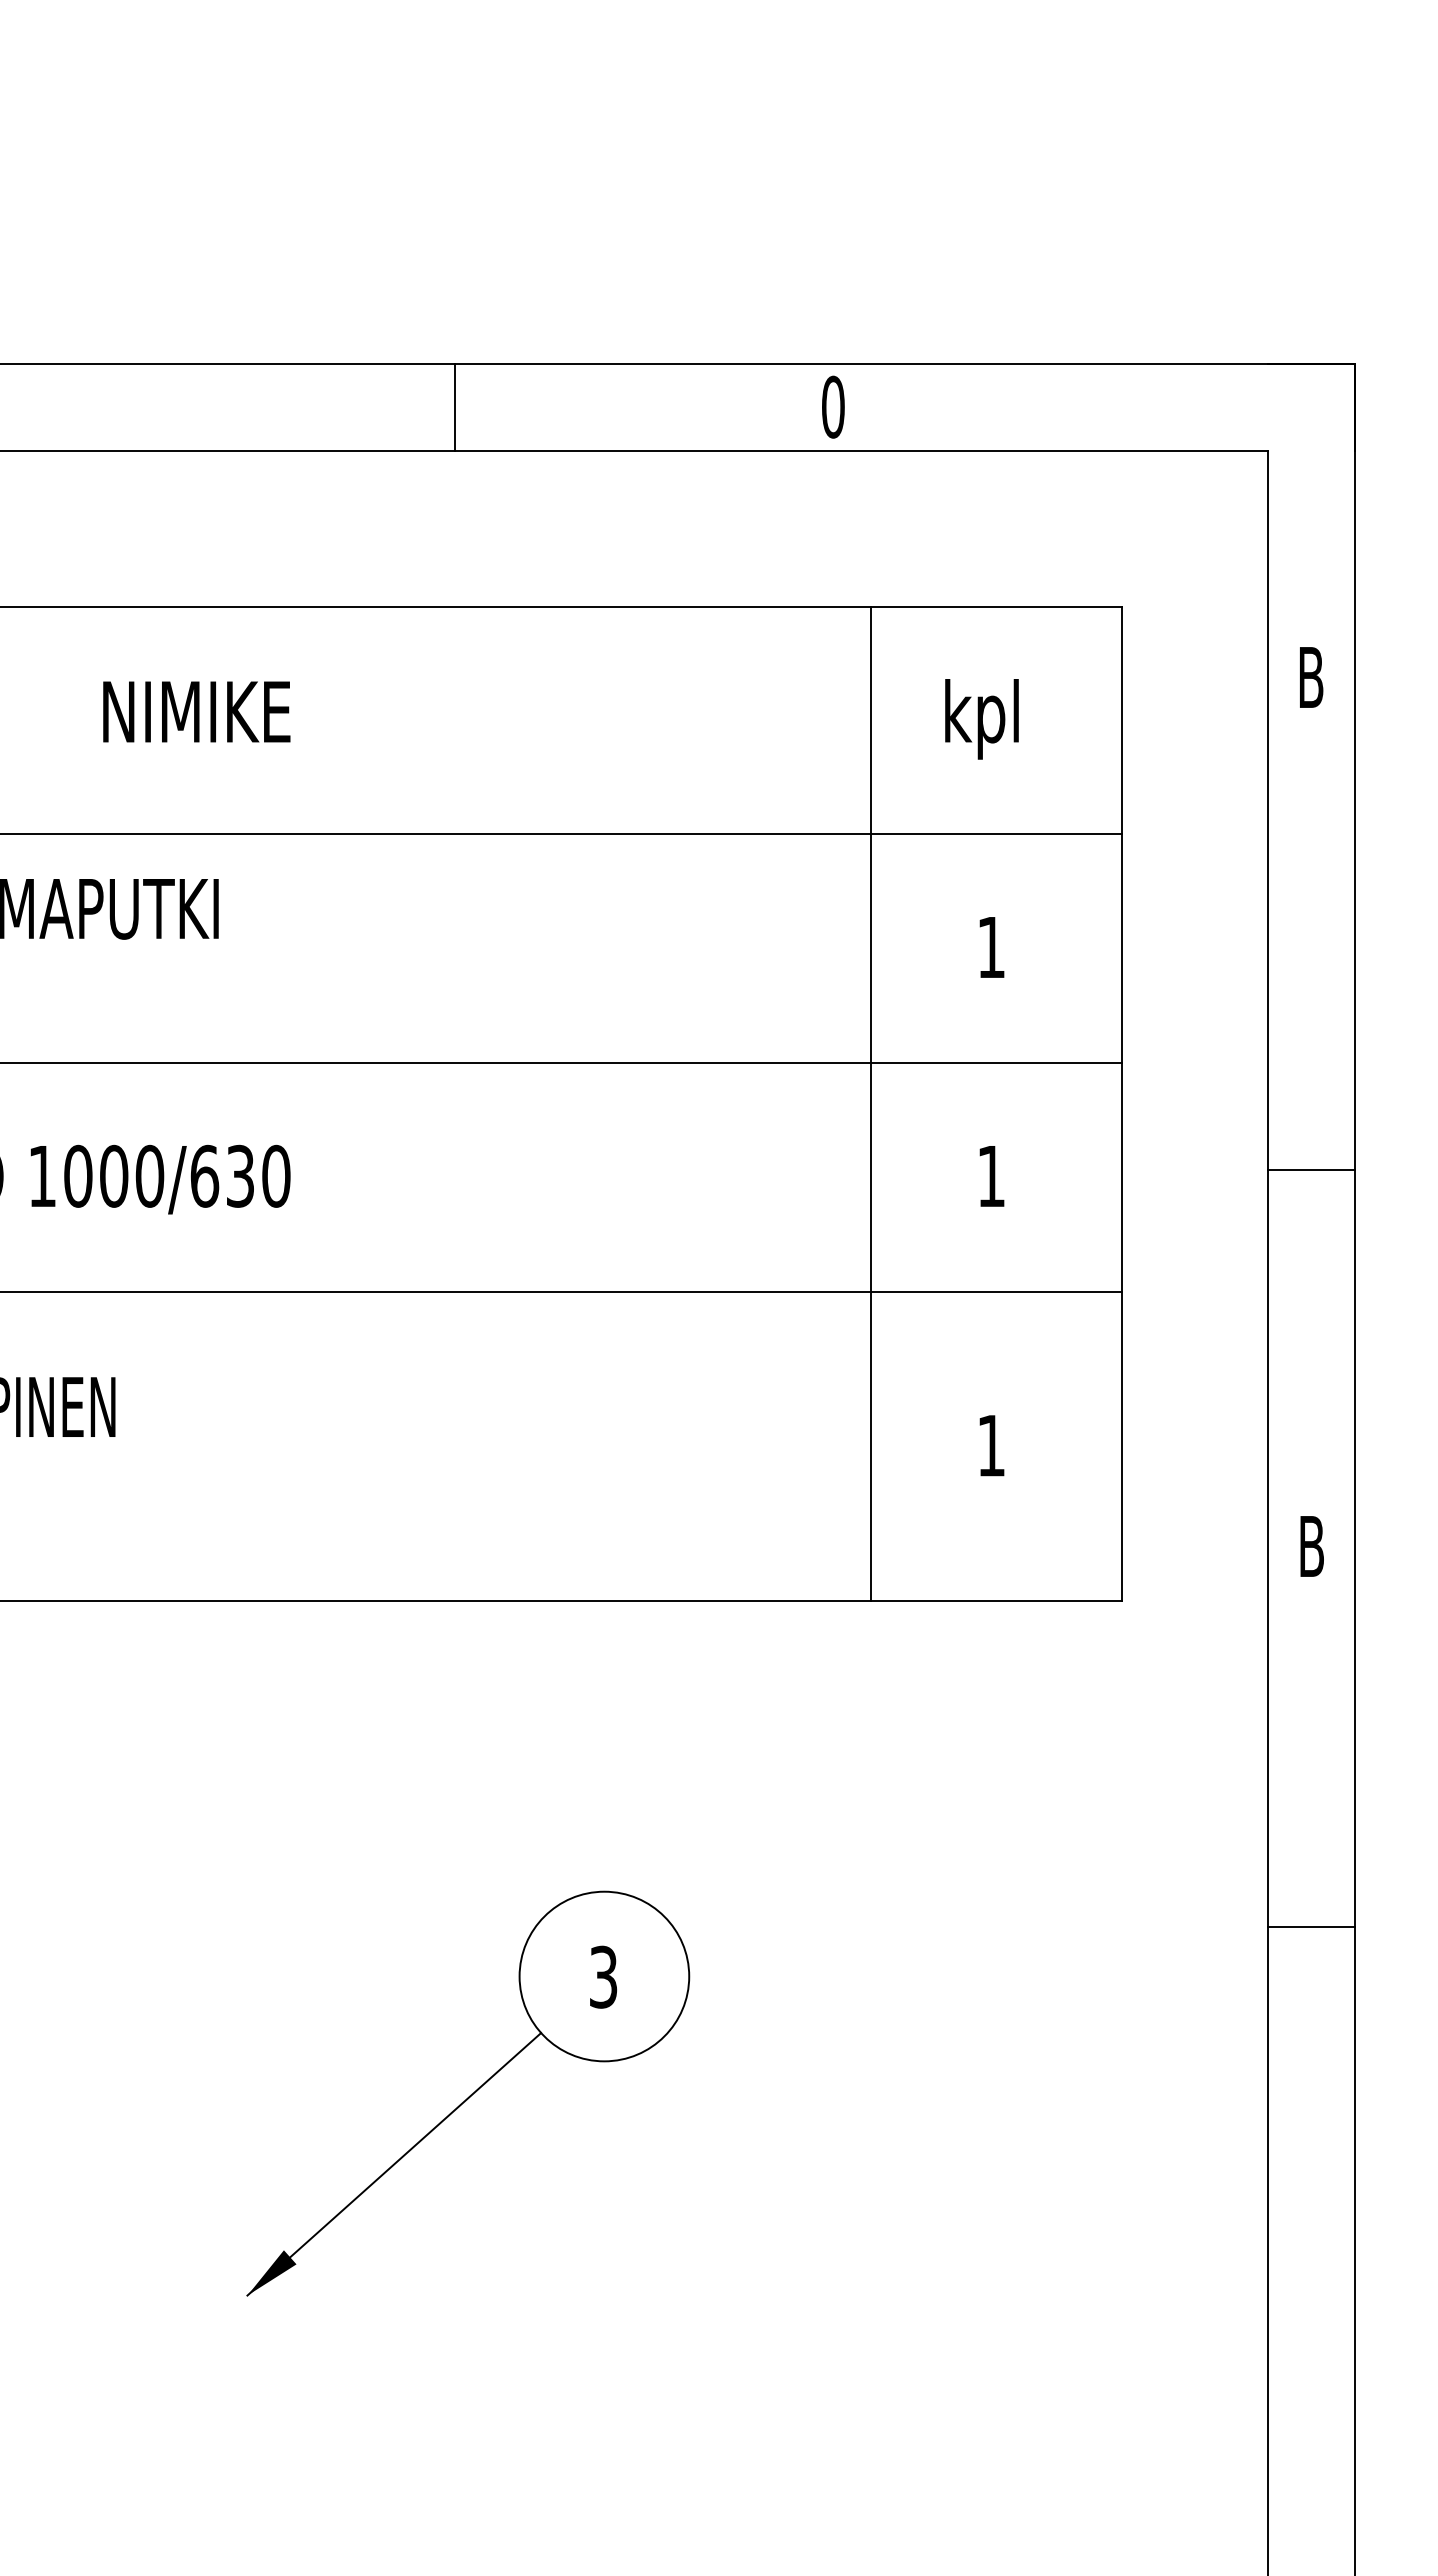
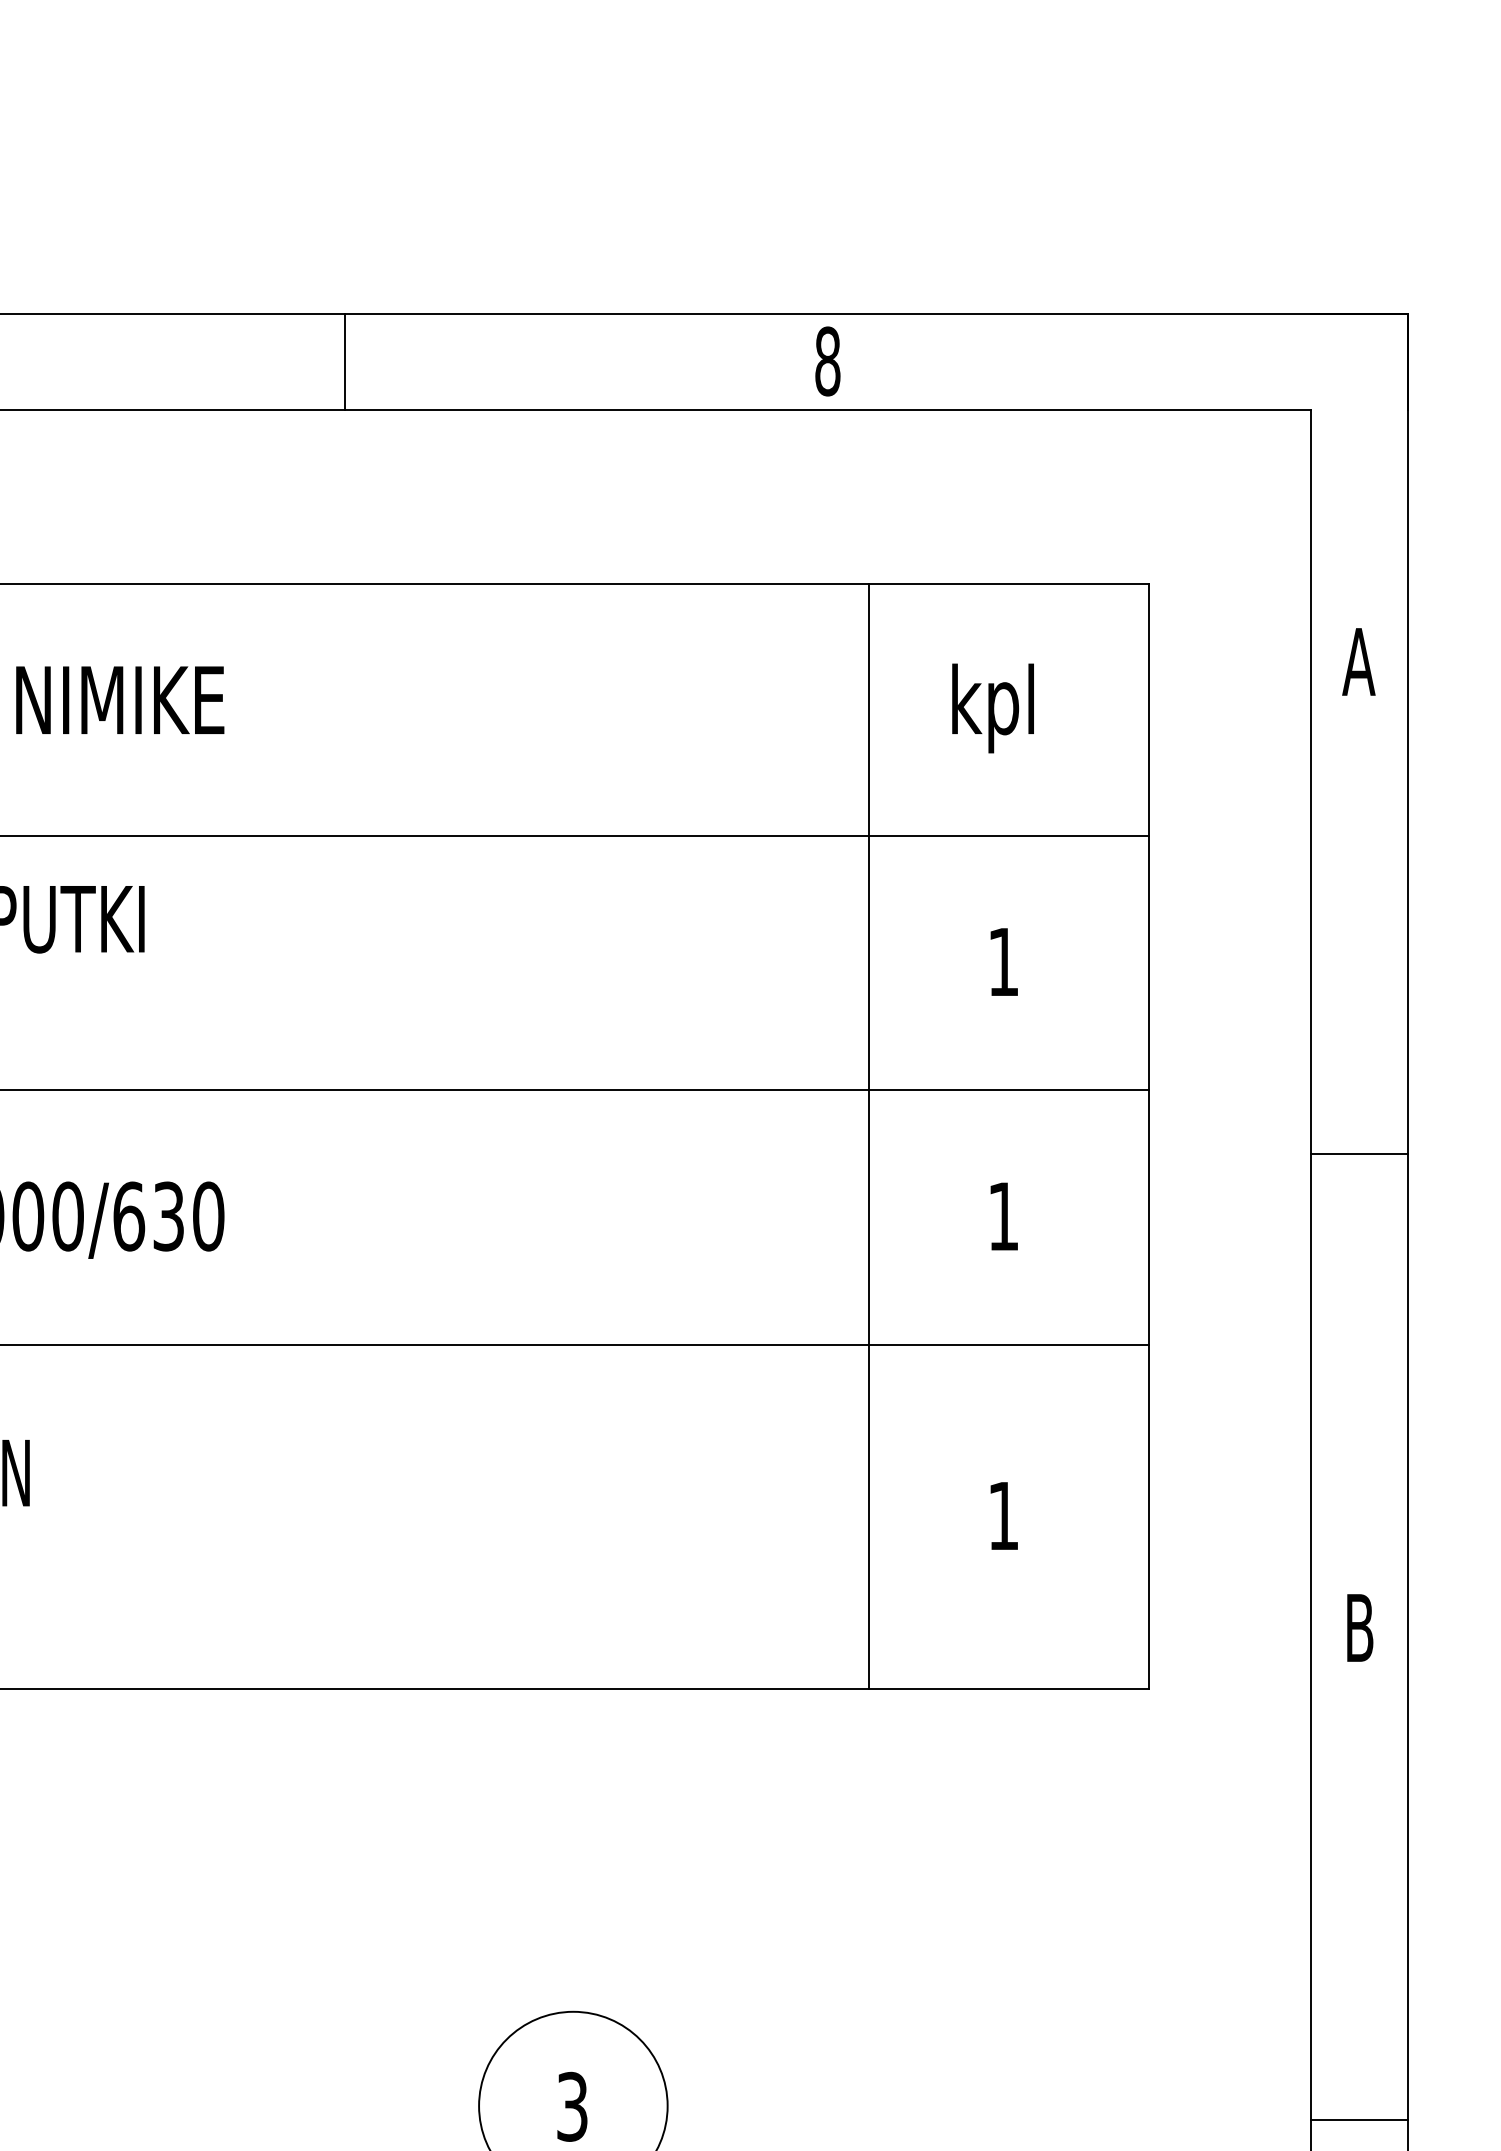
line: (454, 407) -> (344, 361), moved
text: (833, 407) -> (828, 361), 0 -> 8
text: (1311, 677) -> (1359, 661), B -> A
line: (1310, 1170) -> (1358, 1154), moved
line: (1310, 1927) -> (1358, 2120), moved

